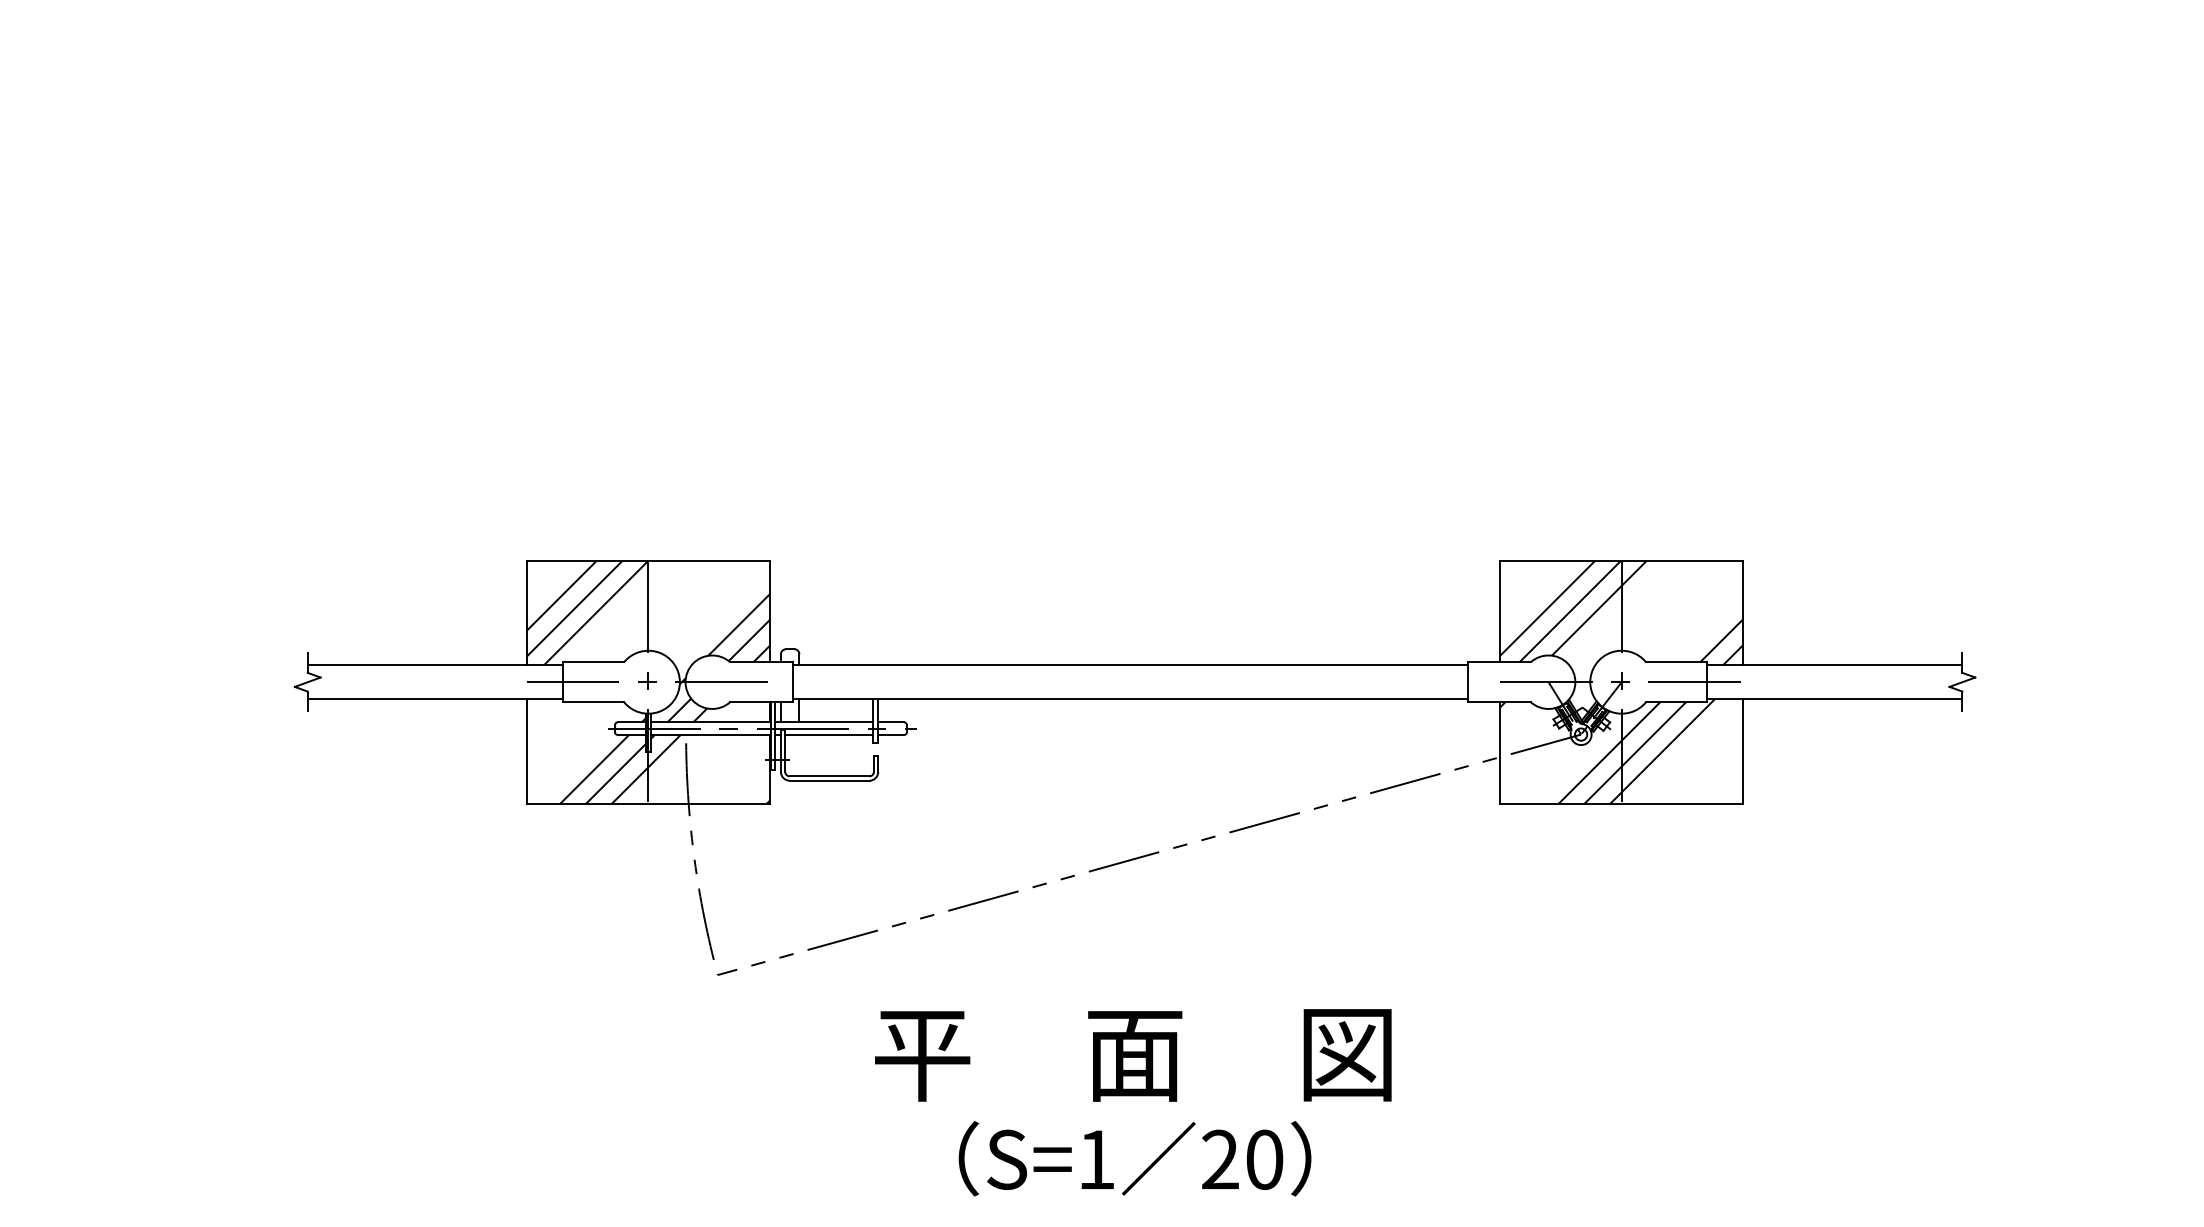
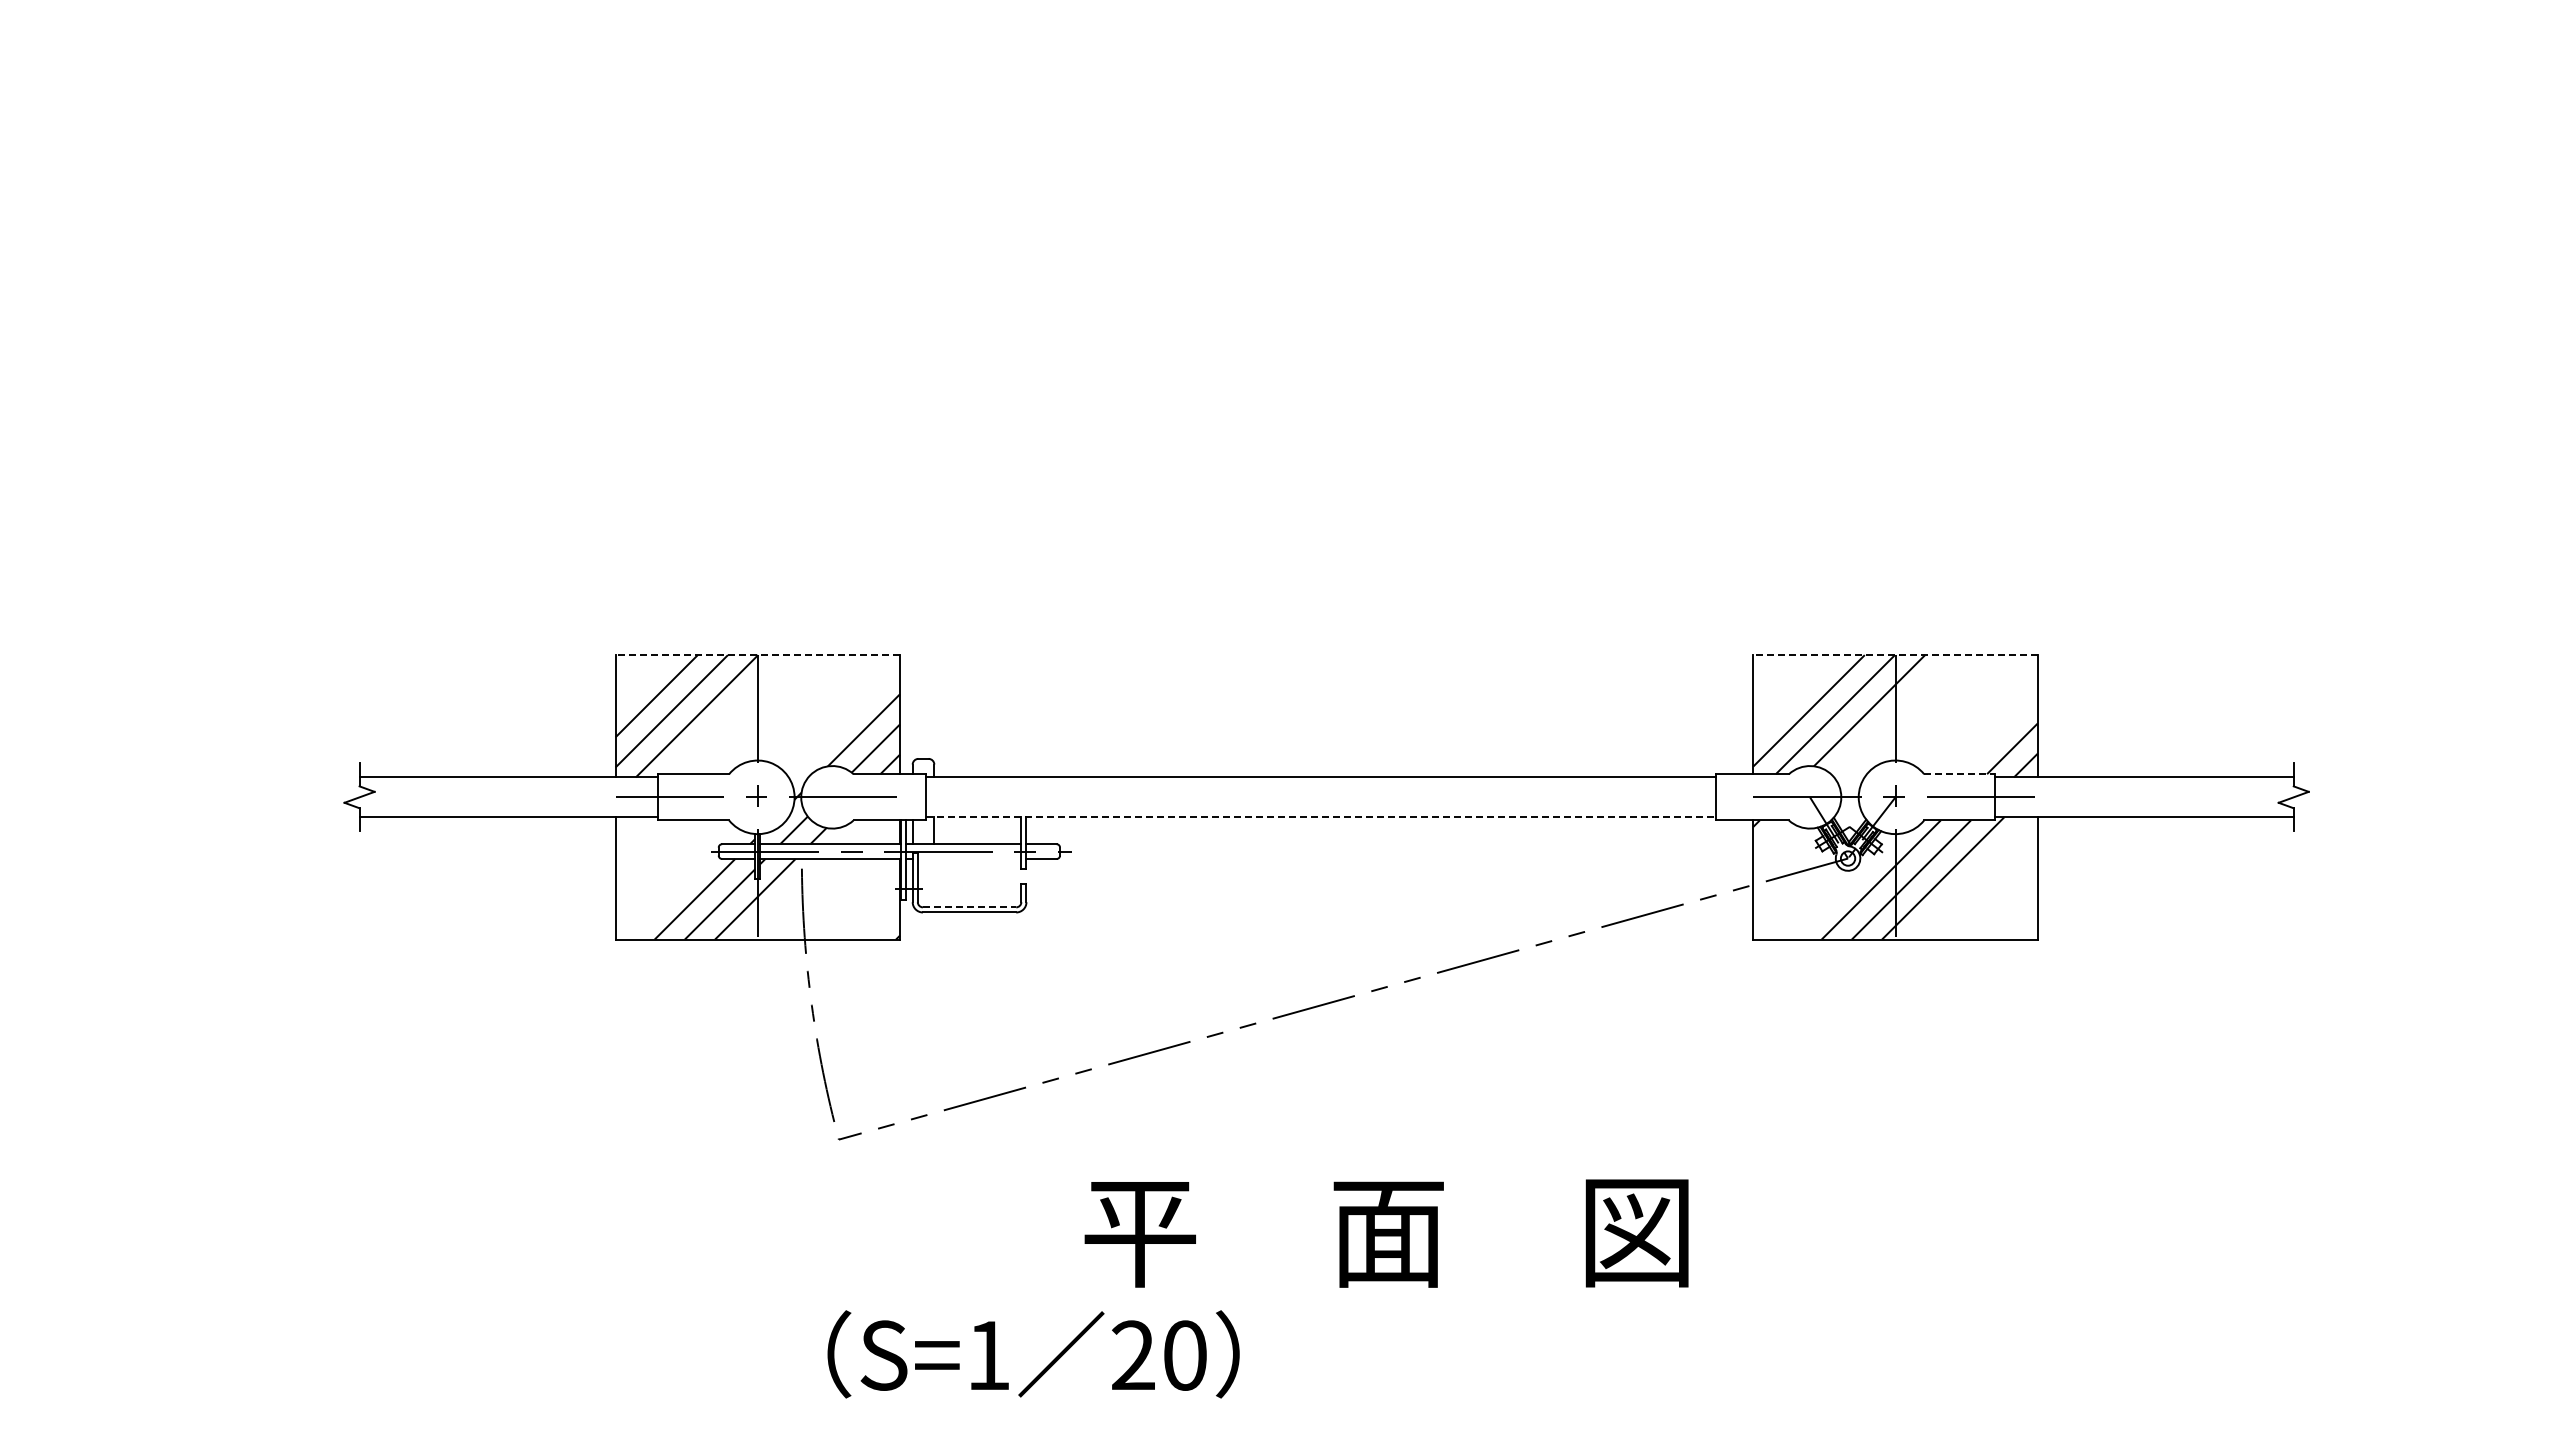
line: (648, 560) -> (757, 655), solid -> dashed
line: (1621, 560) -> (1895, 655), solid -> dashed
line: (1677, 662) -> (1960, 774), solid -> dashed
line: (1130, 699) -> (1321, 817), solid -> dashed
line: (828, 735) -> (968, 859), removed
line: (829, 776) -> (969, 907), solid -> dashed
text: (1133, 1055) -> (1386, 1233), moved
text: (1134, 1158) -> (1033, 1354), moved

